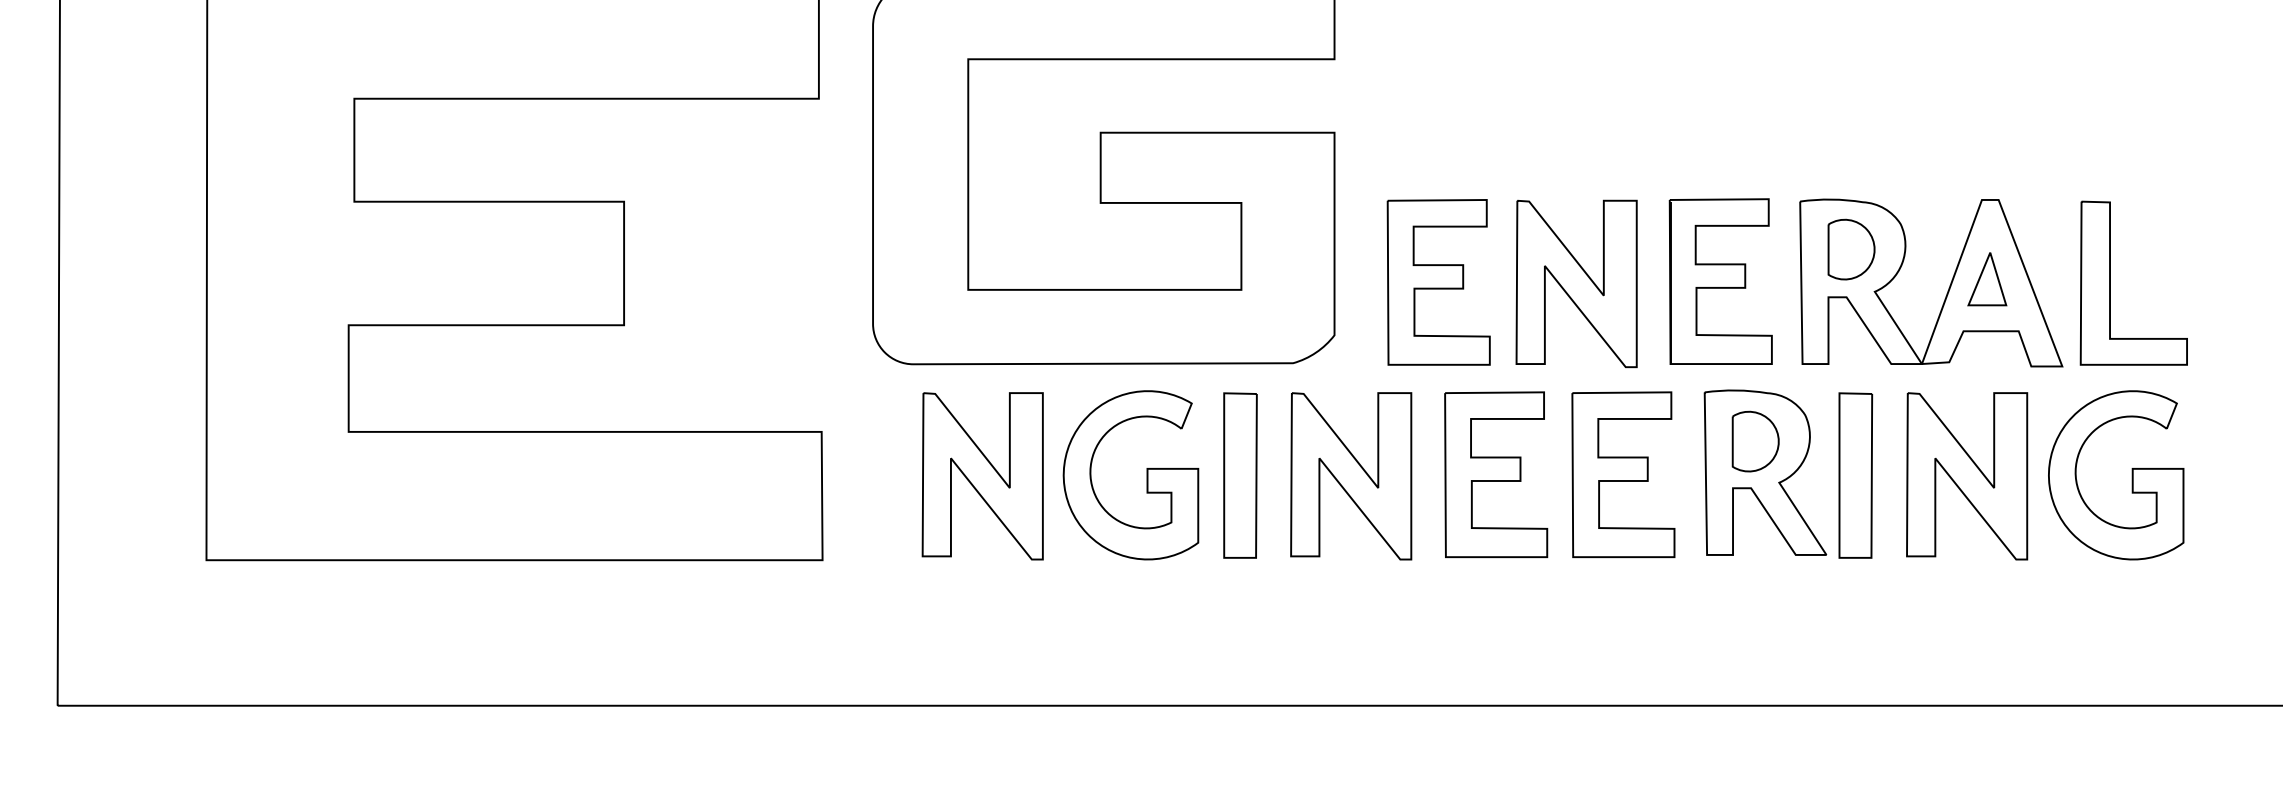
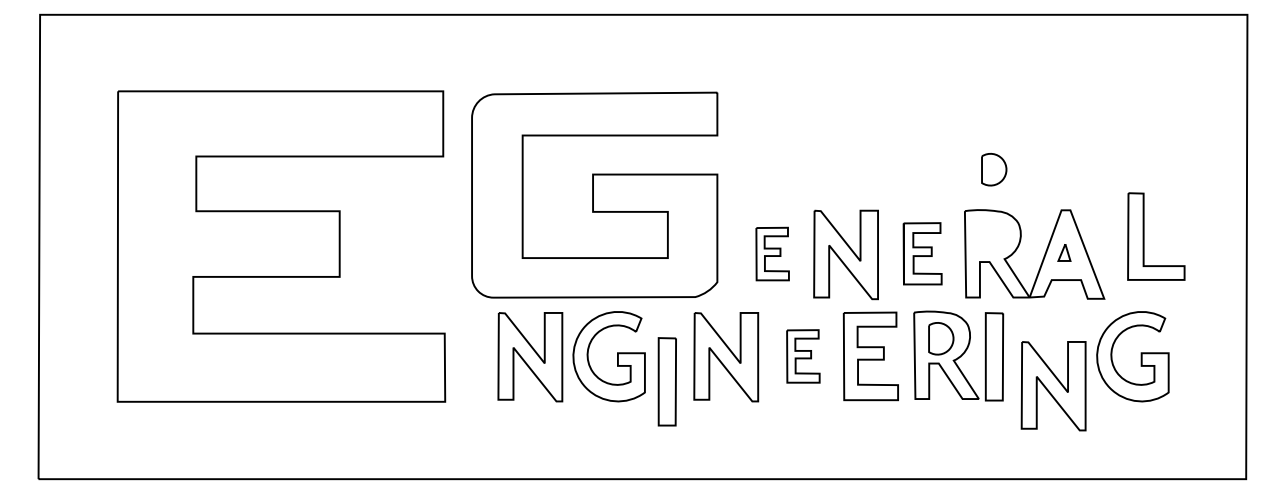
part: (1852, 249) -> (994, 169), moved
part: (1987, 279) -> (1064, 252), size x0.6
part: (1438, 281) -> (772, 253), size x0.6
part: (1720, 281) -> (922, 253), size x0.7
part: (2111, 283) -> (1144, 236), moved
part: (1238, 474) -> (666, 381), moved
part: (1496, 474) -> (803, 356), size x0.6
part: (1966, 476) -> (1053, 386), moved

